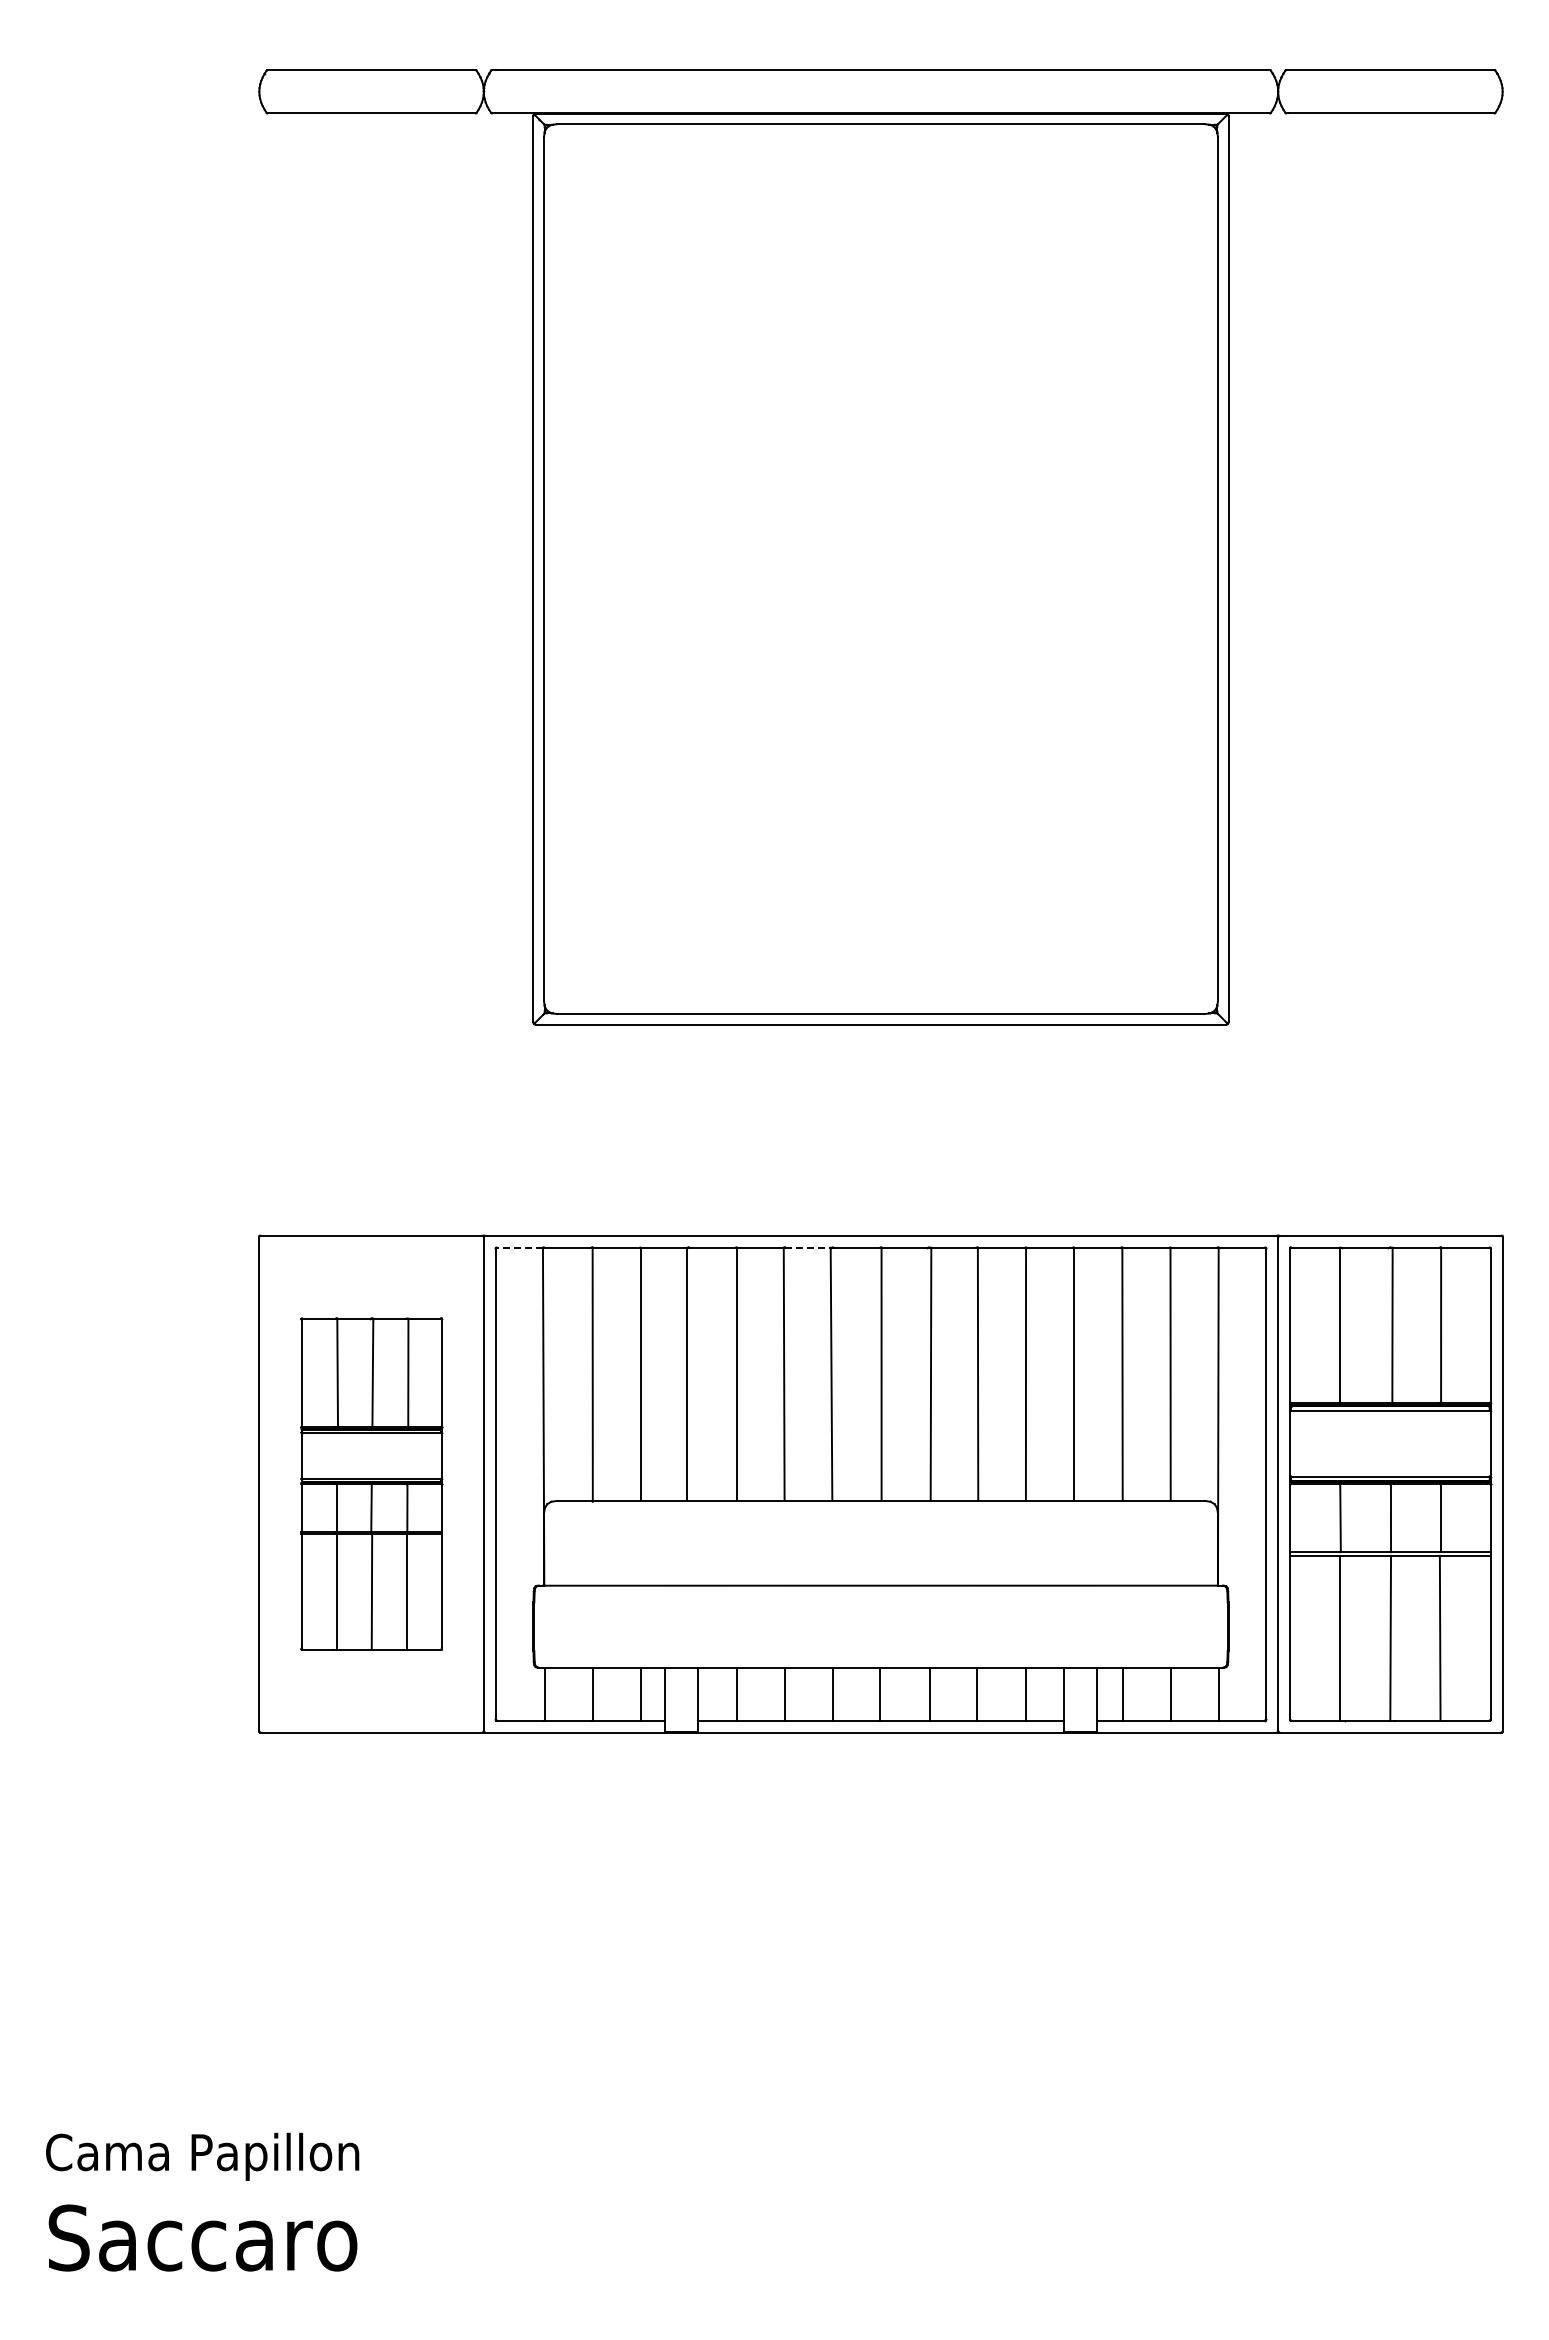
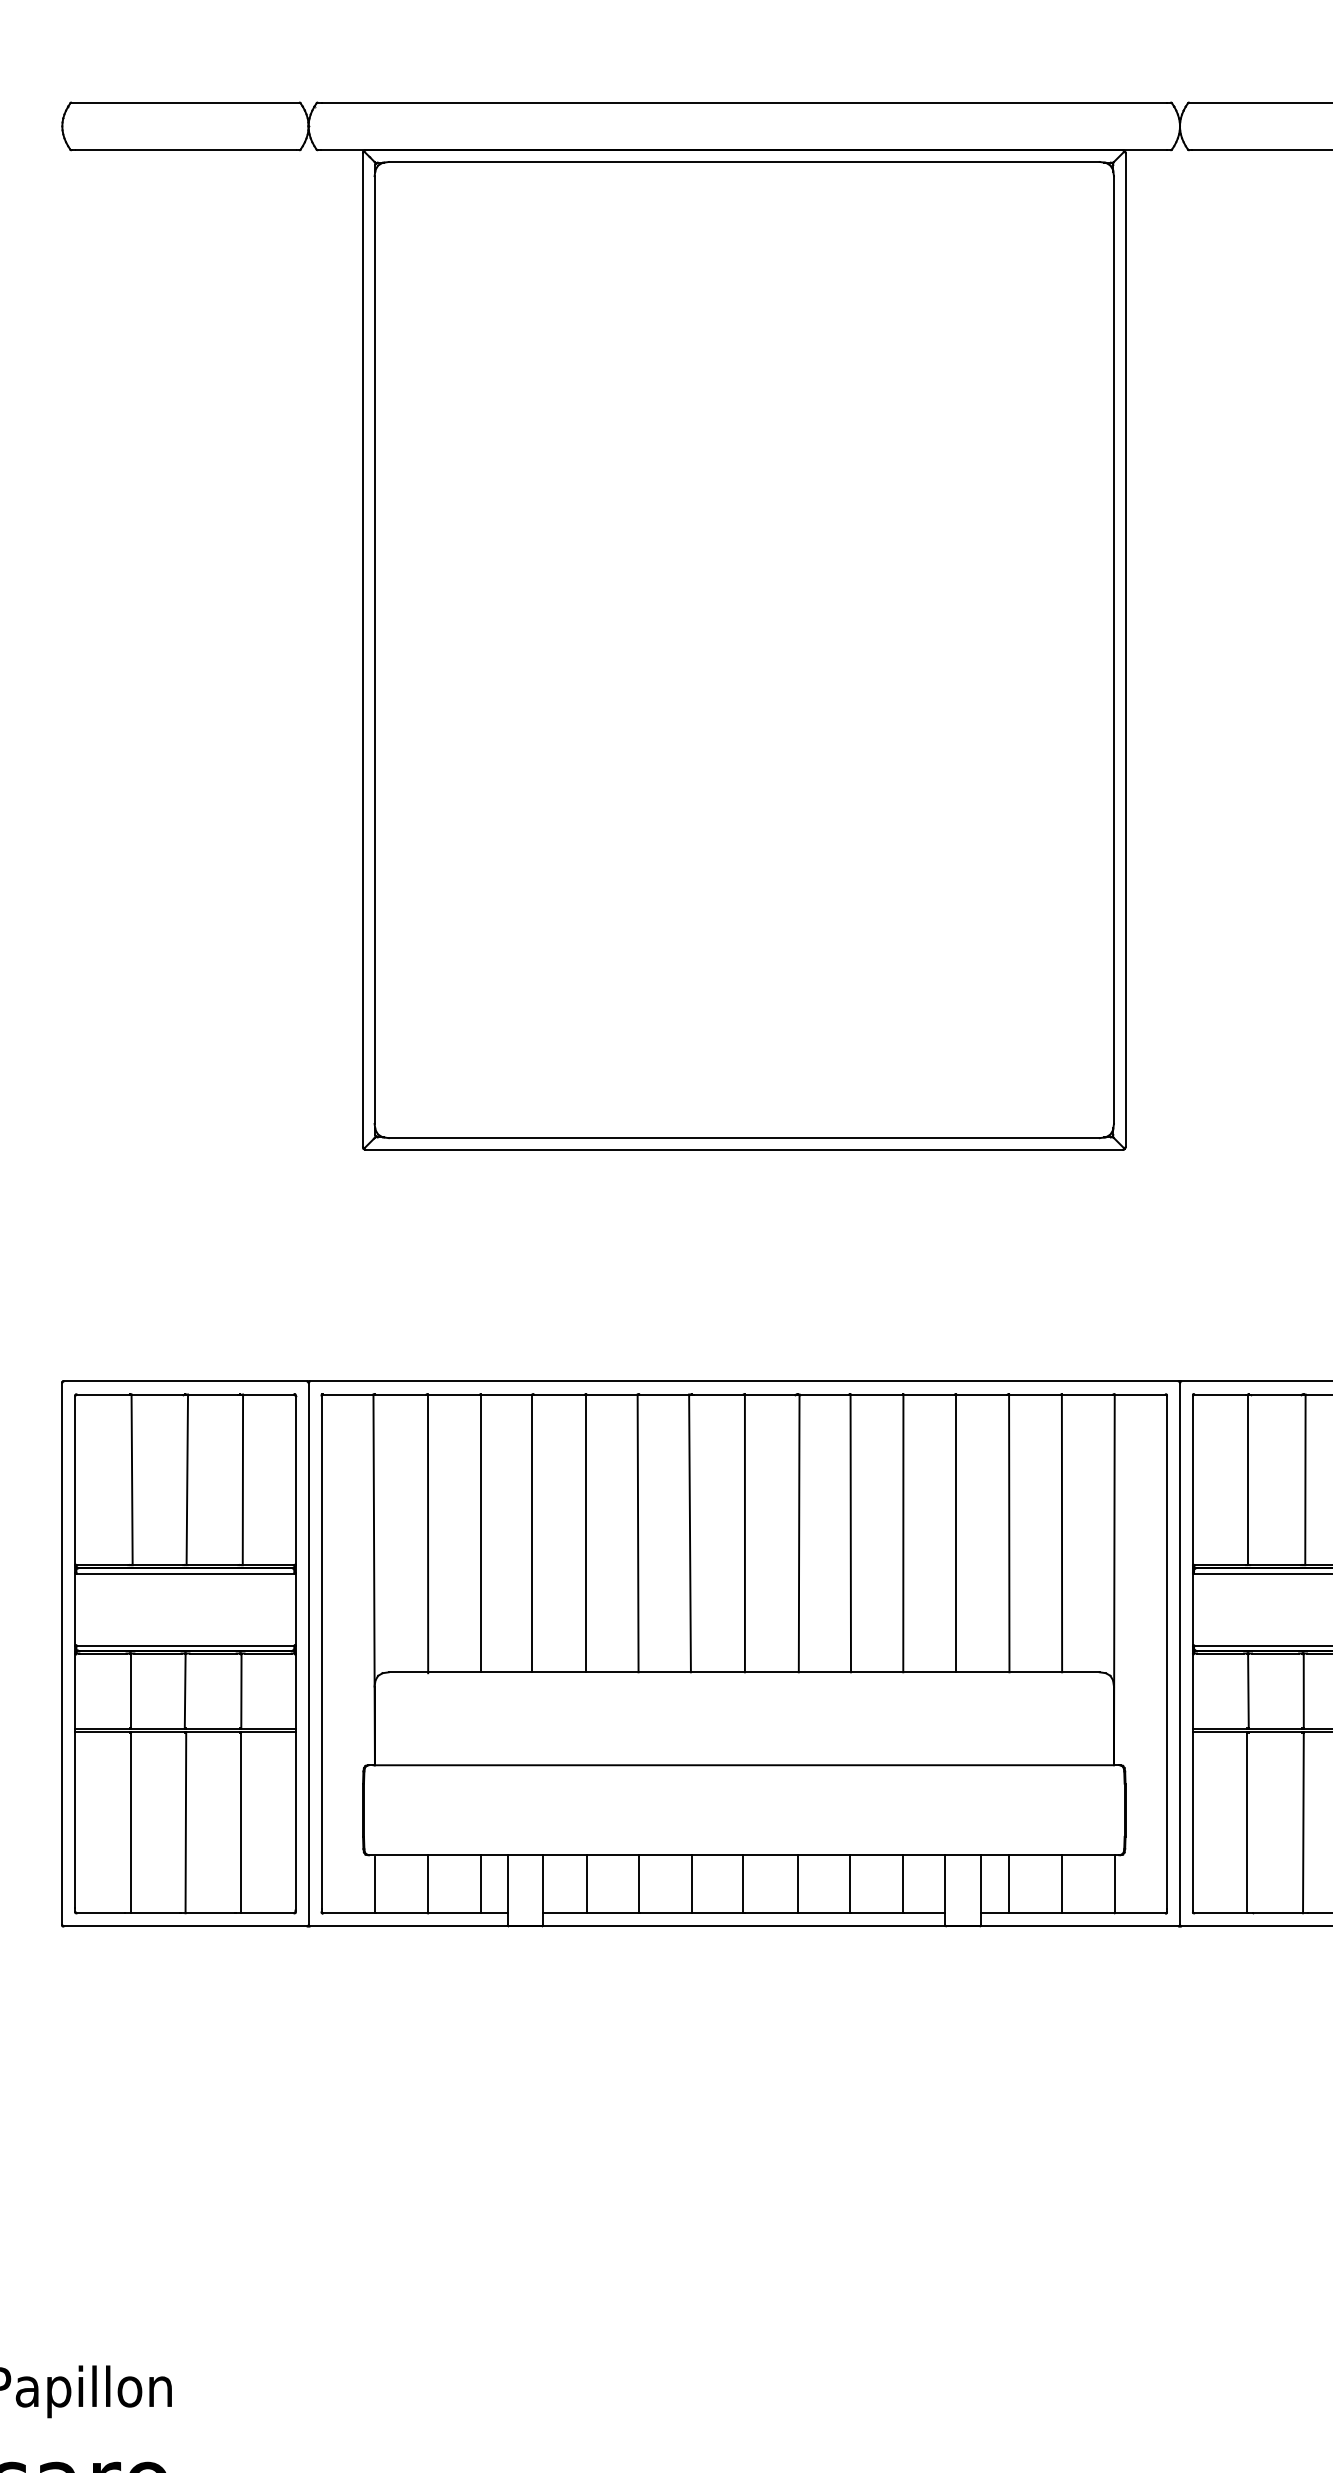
line: (519, 1247) -> (347, 1394), dashed -> solid
line: (807, 1247) -> (663, 1394), dashed -> solid
part: (371, 1483) -> (185, 1653), size x1.43

